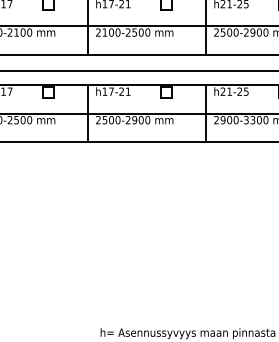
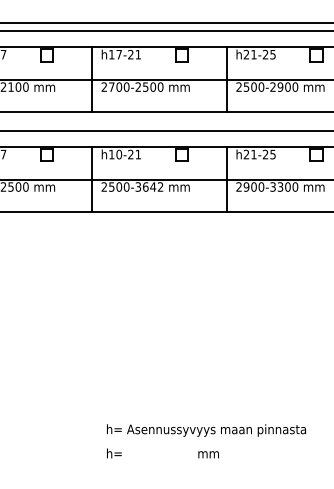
text: (104, 32) -> (111, 86), 2100-2500 -> 2700-2500
text: (111, 91) -> (119, 154), h17-21 -> h10-21
text: (138, 119) -> (149, 186), 2500-2900 -> 2500-3642

